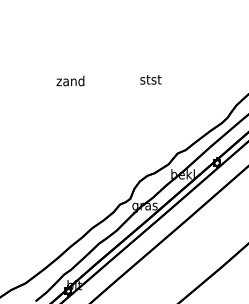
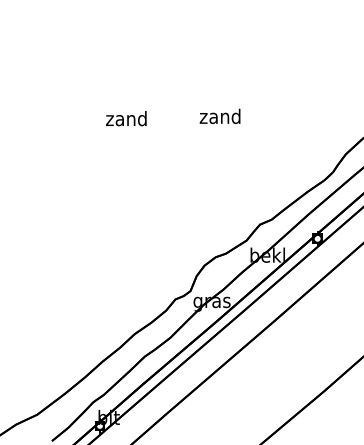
text: (150, 79) -> (220, 116), stst -> zand
text: (70, 80) -> (126, 117), moved

